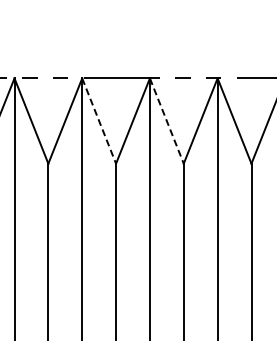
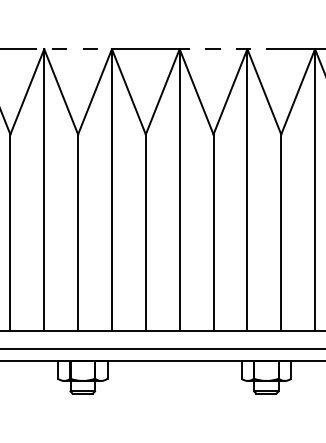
line: (98, 120) -> (128, 91), dashed -> solid
line: (166, 120) -> (196, 91), dashed -> solid

